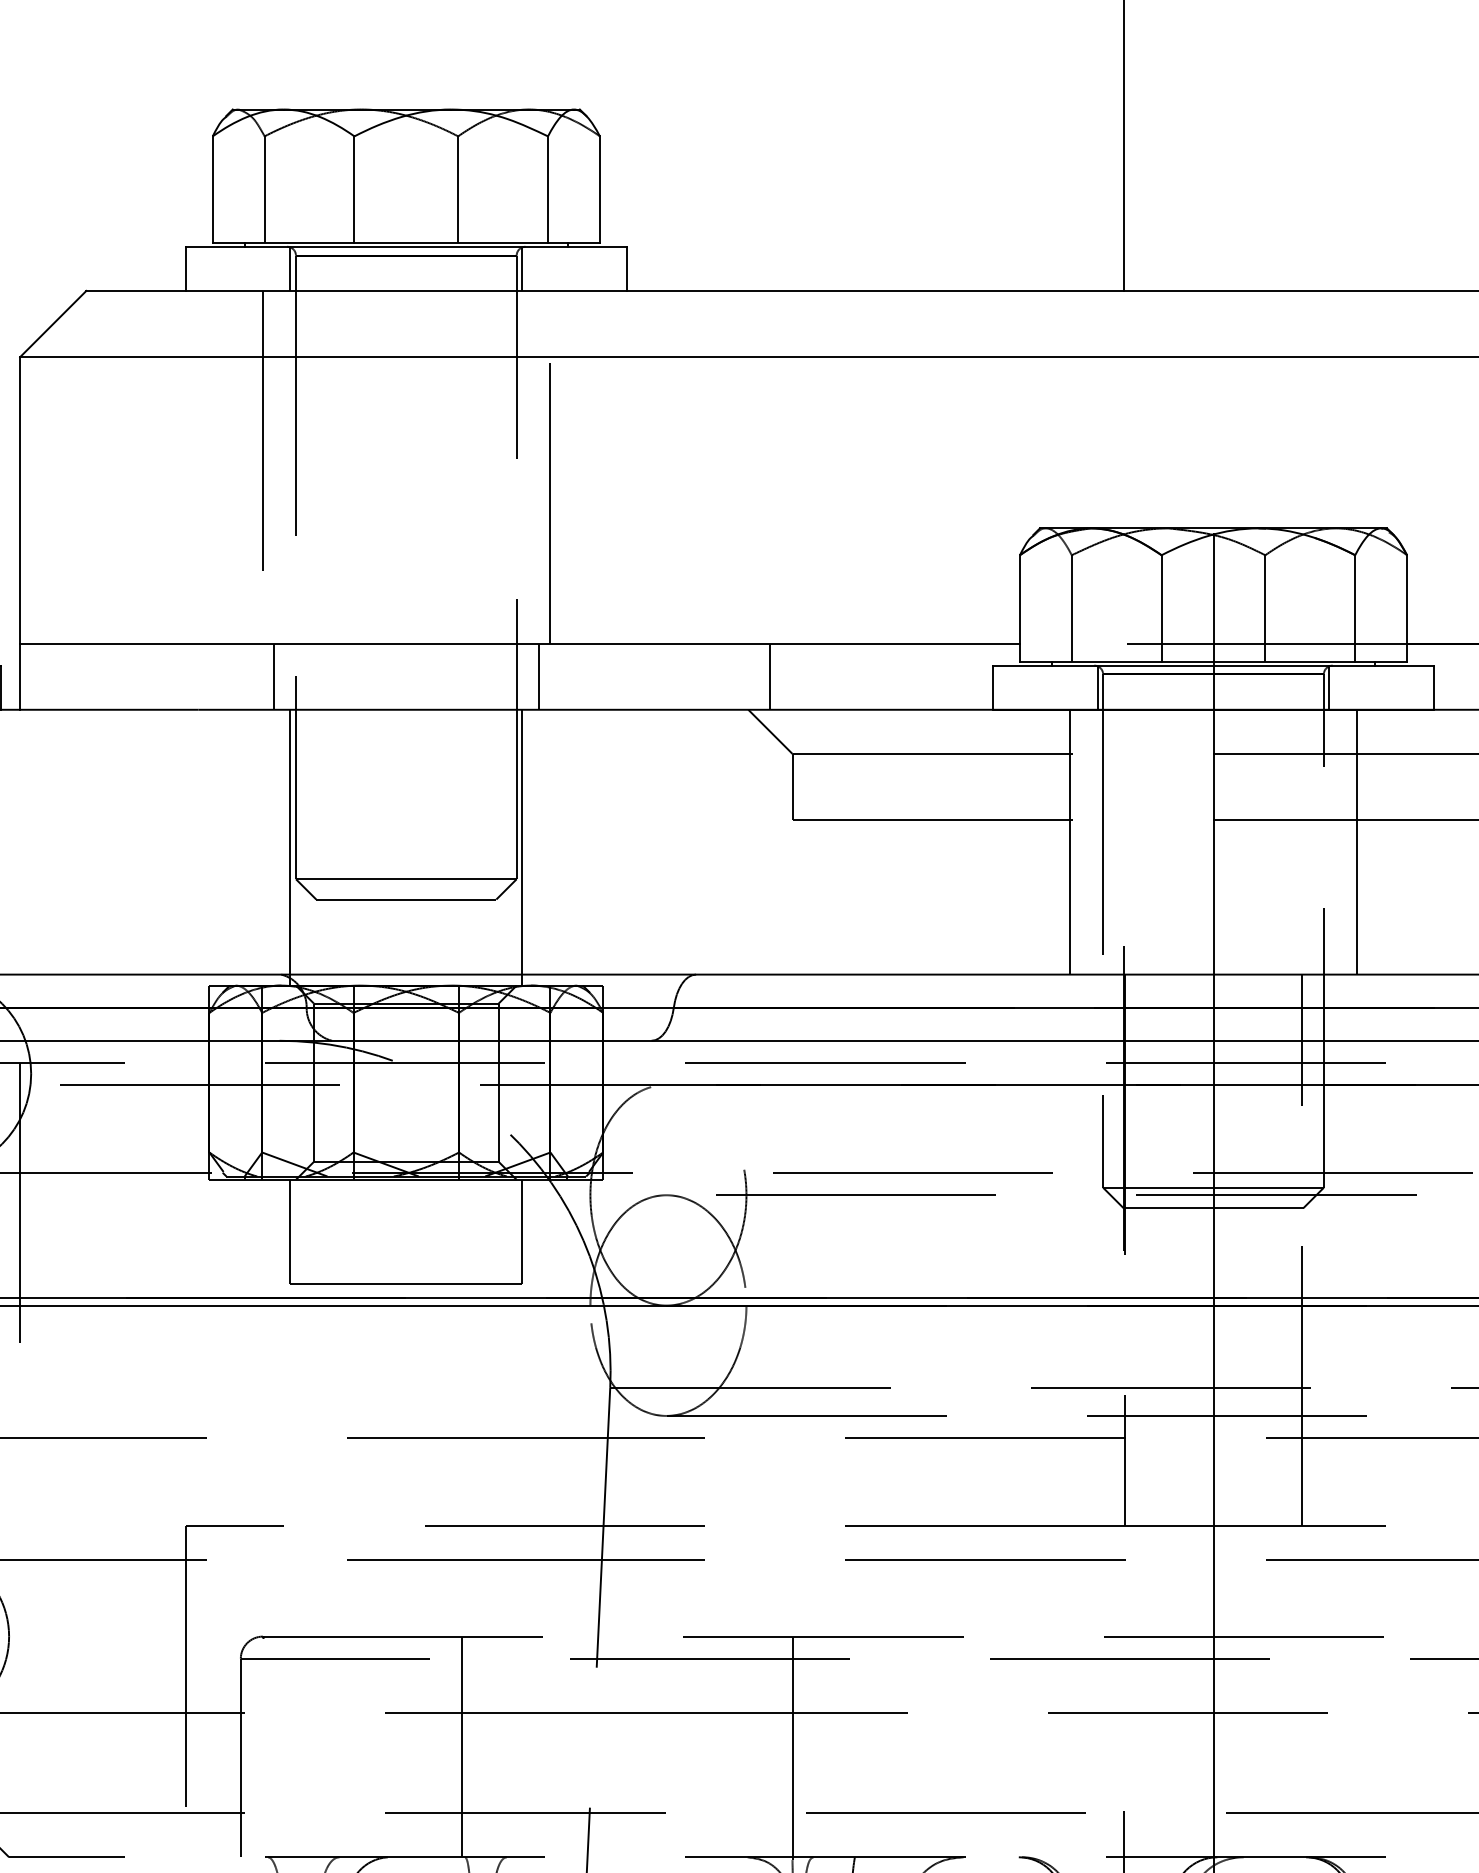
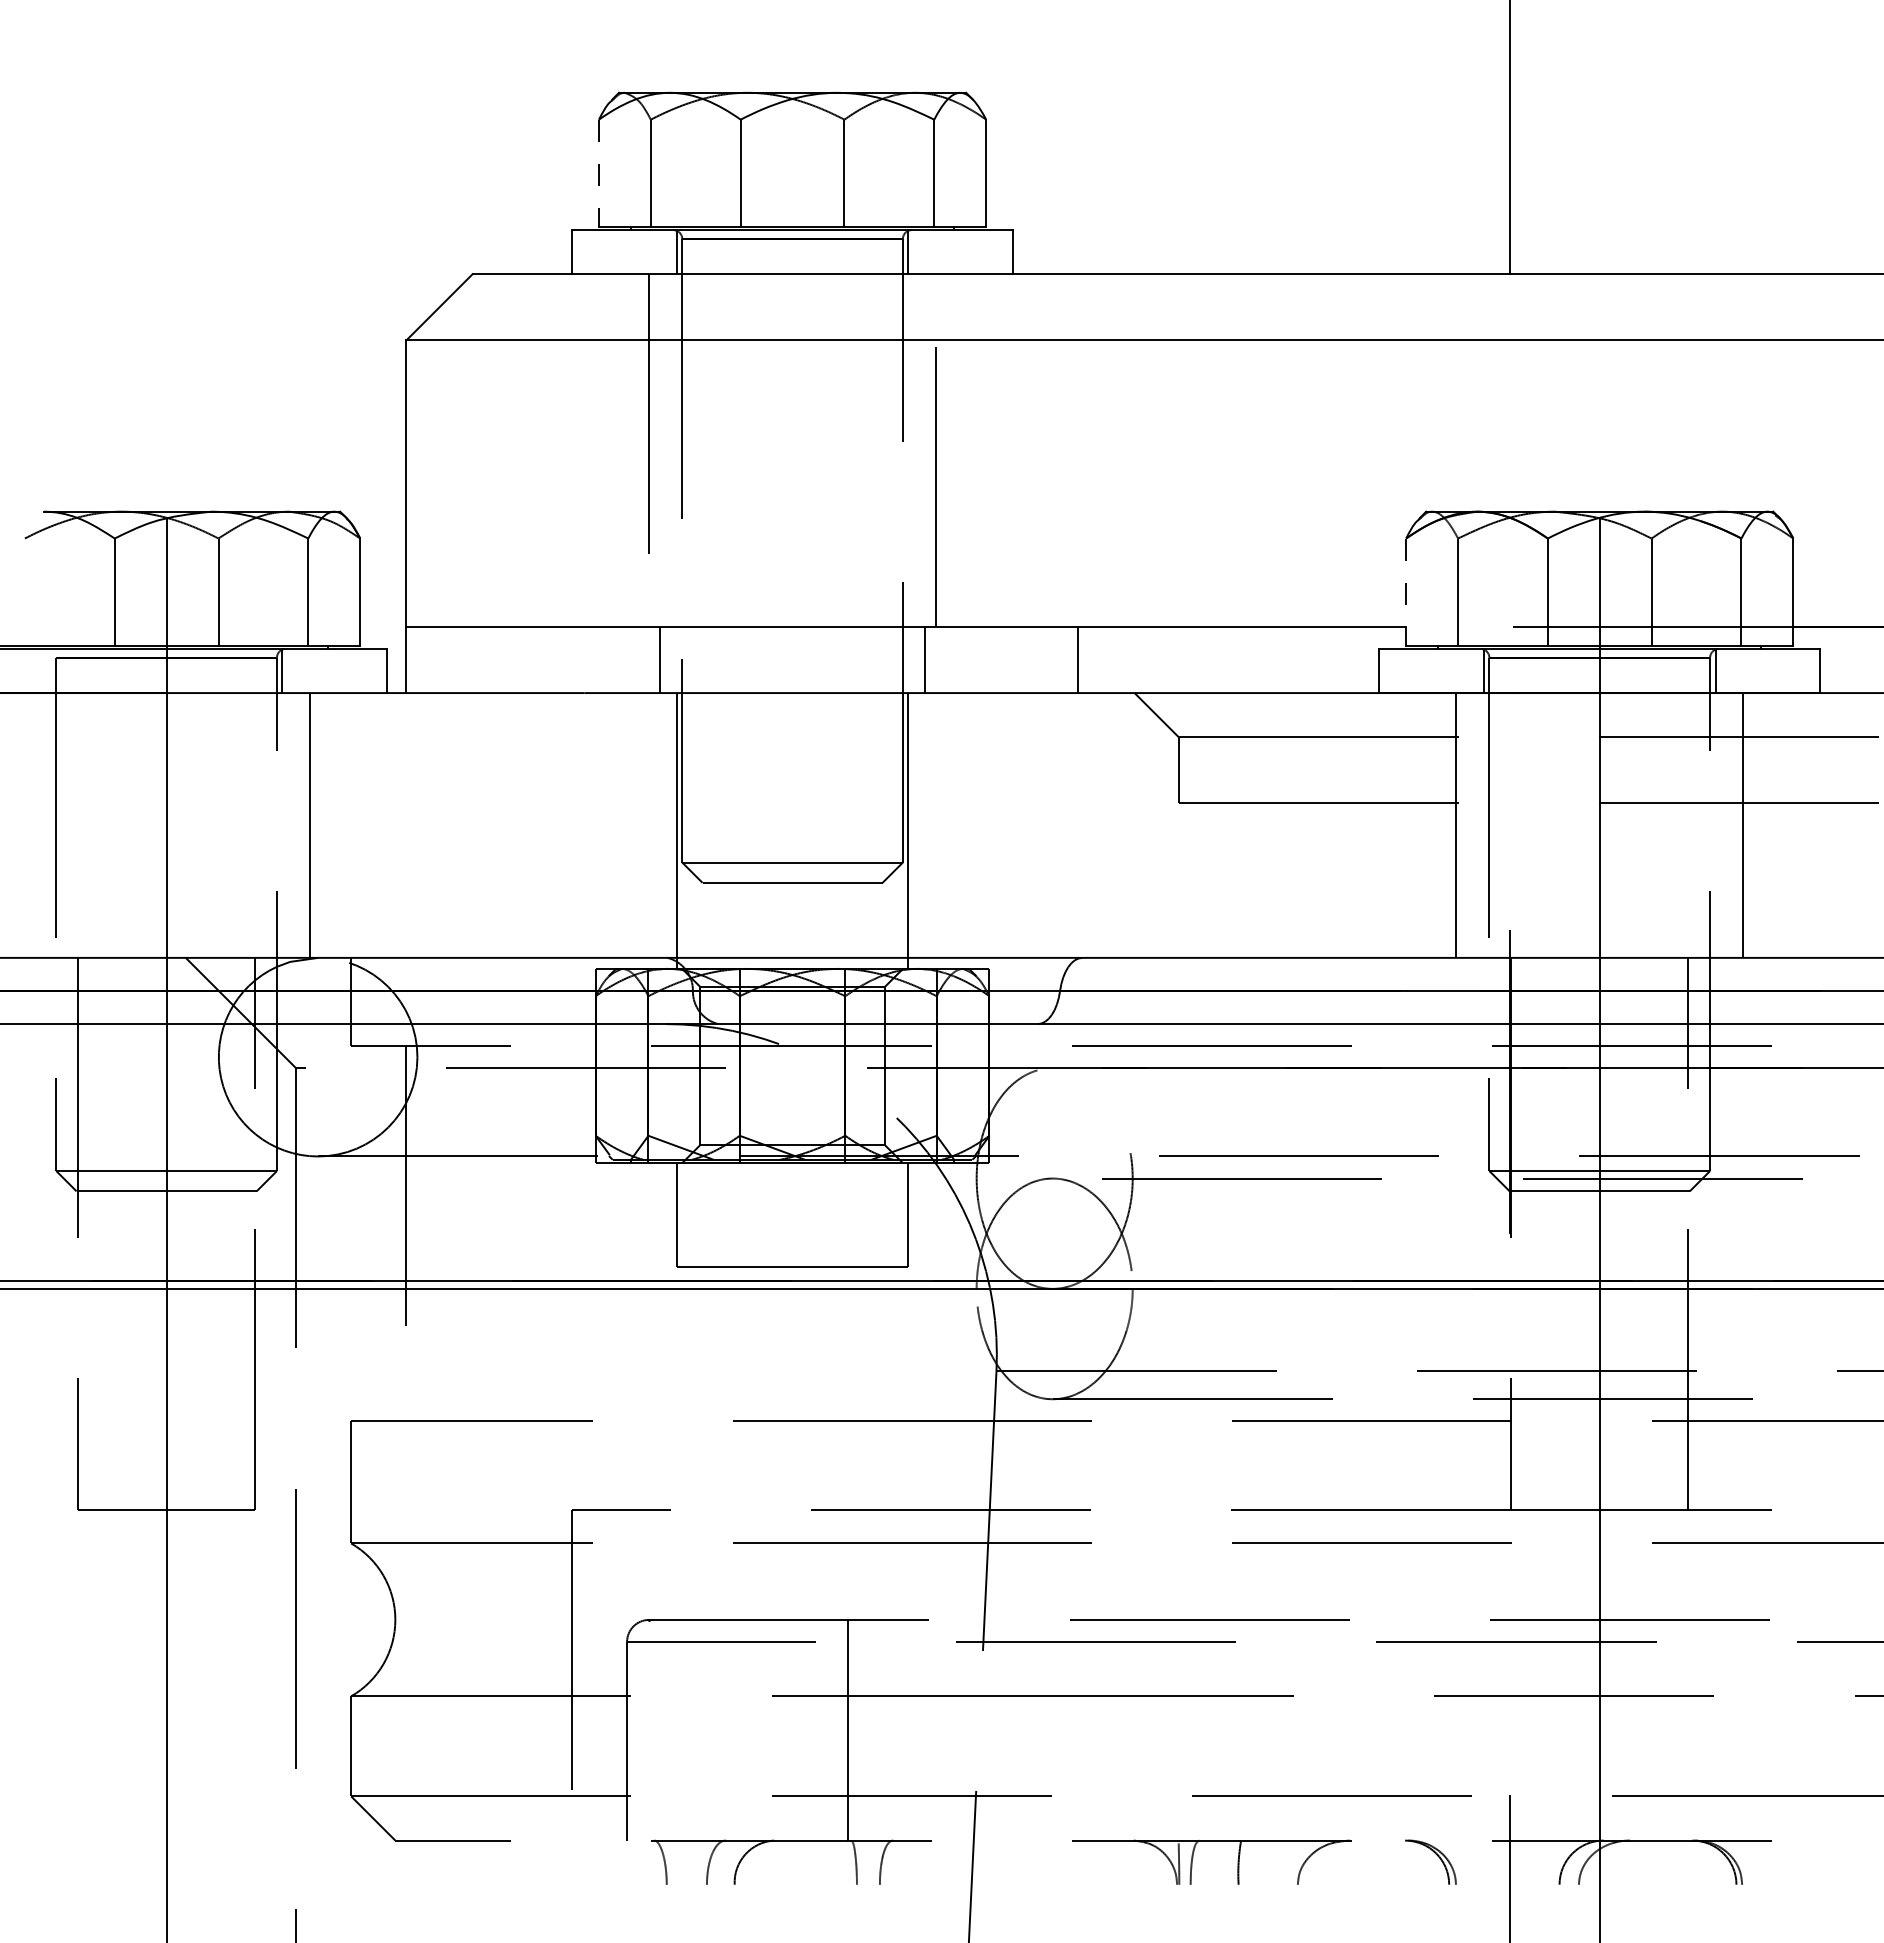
line: (213, 190) -> (599, 173), solid -> dashed
line: (1020, 609) -> (1406, 592), solid -> dashed
line: (770, 676) -> (1077, 659), moved
line: (792, 1748) -> (1178, 1731), removed

